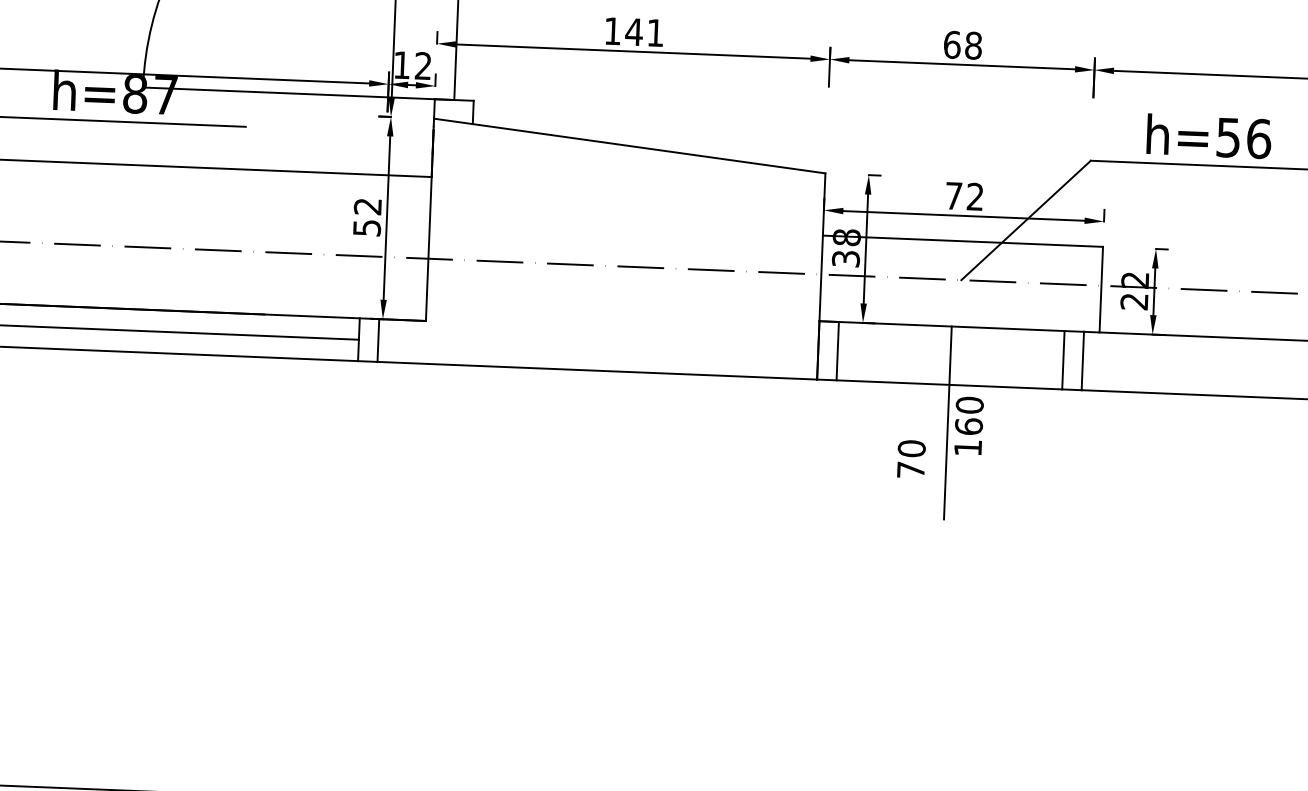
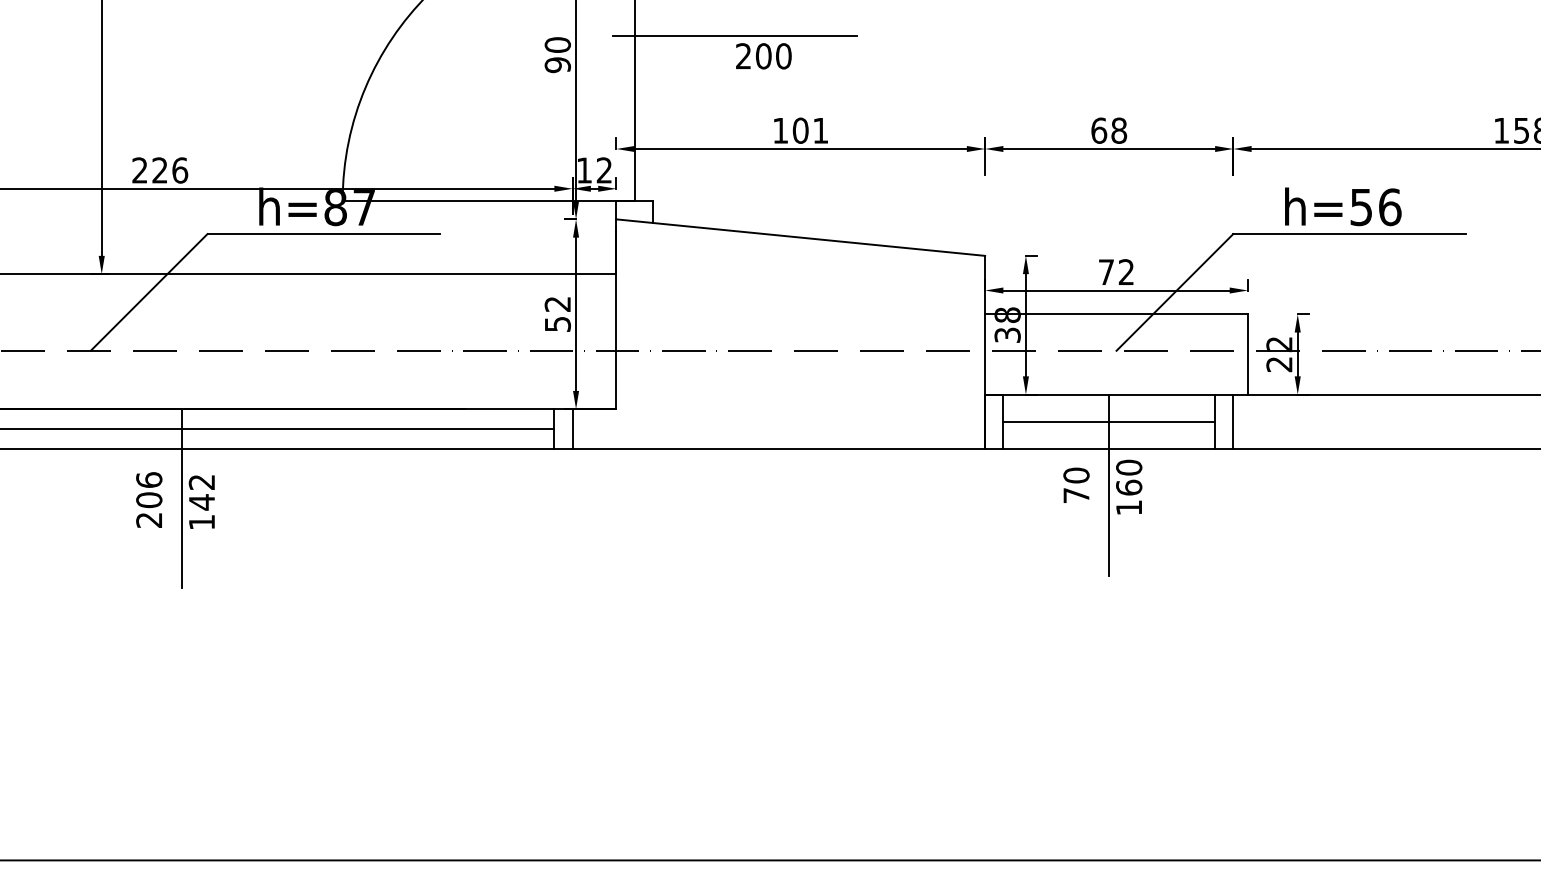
text: (633, 31) -> (800, 130), 141 -> 101
line: (950, 355) -> (1109, 421), added
text: (911, 458) -> (1076, 484), moved

